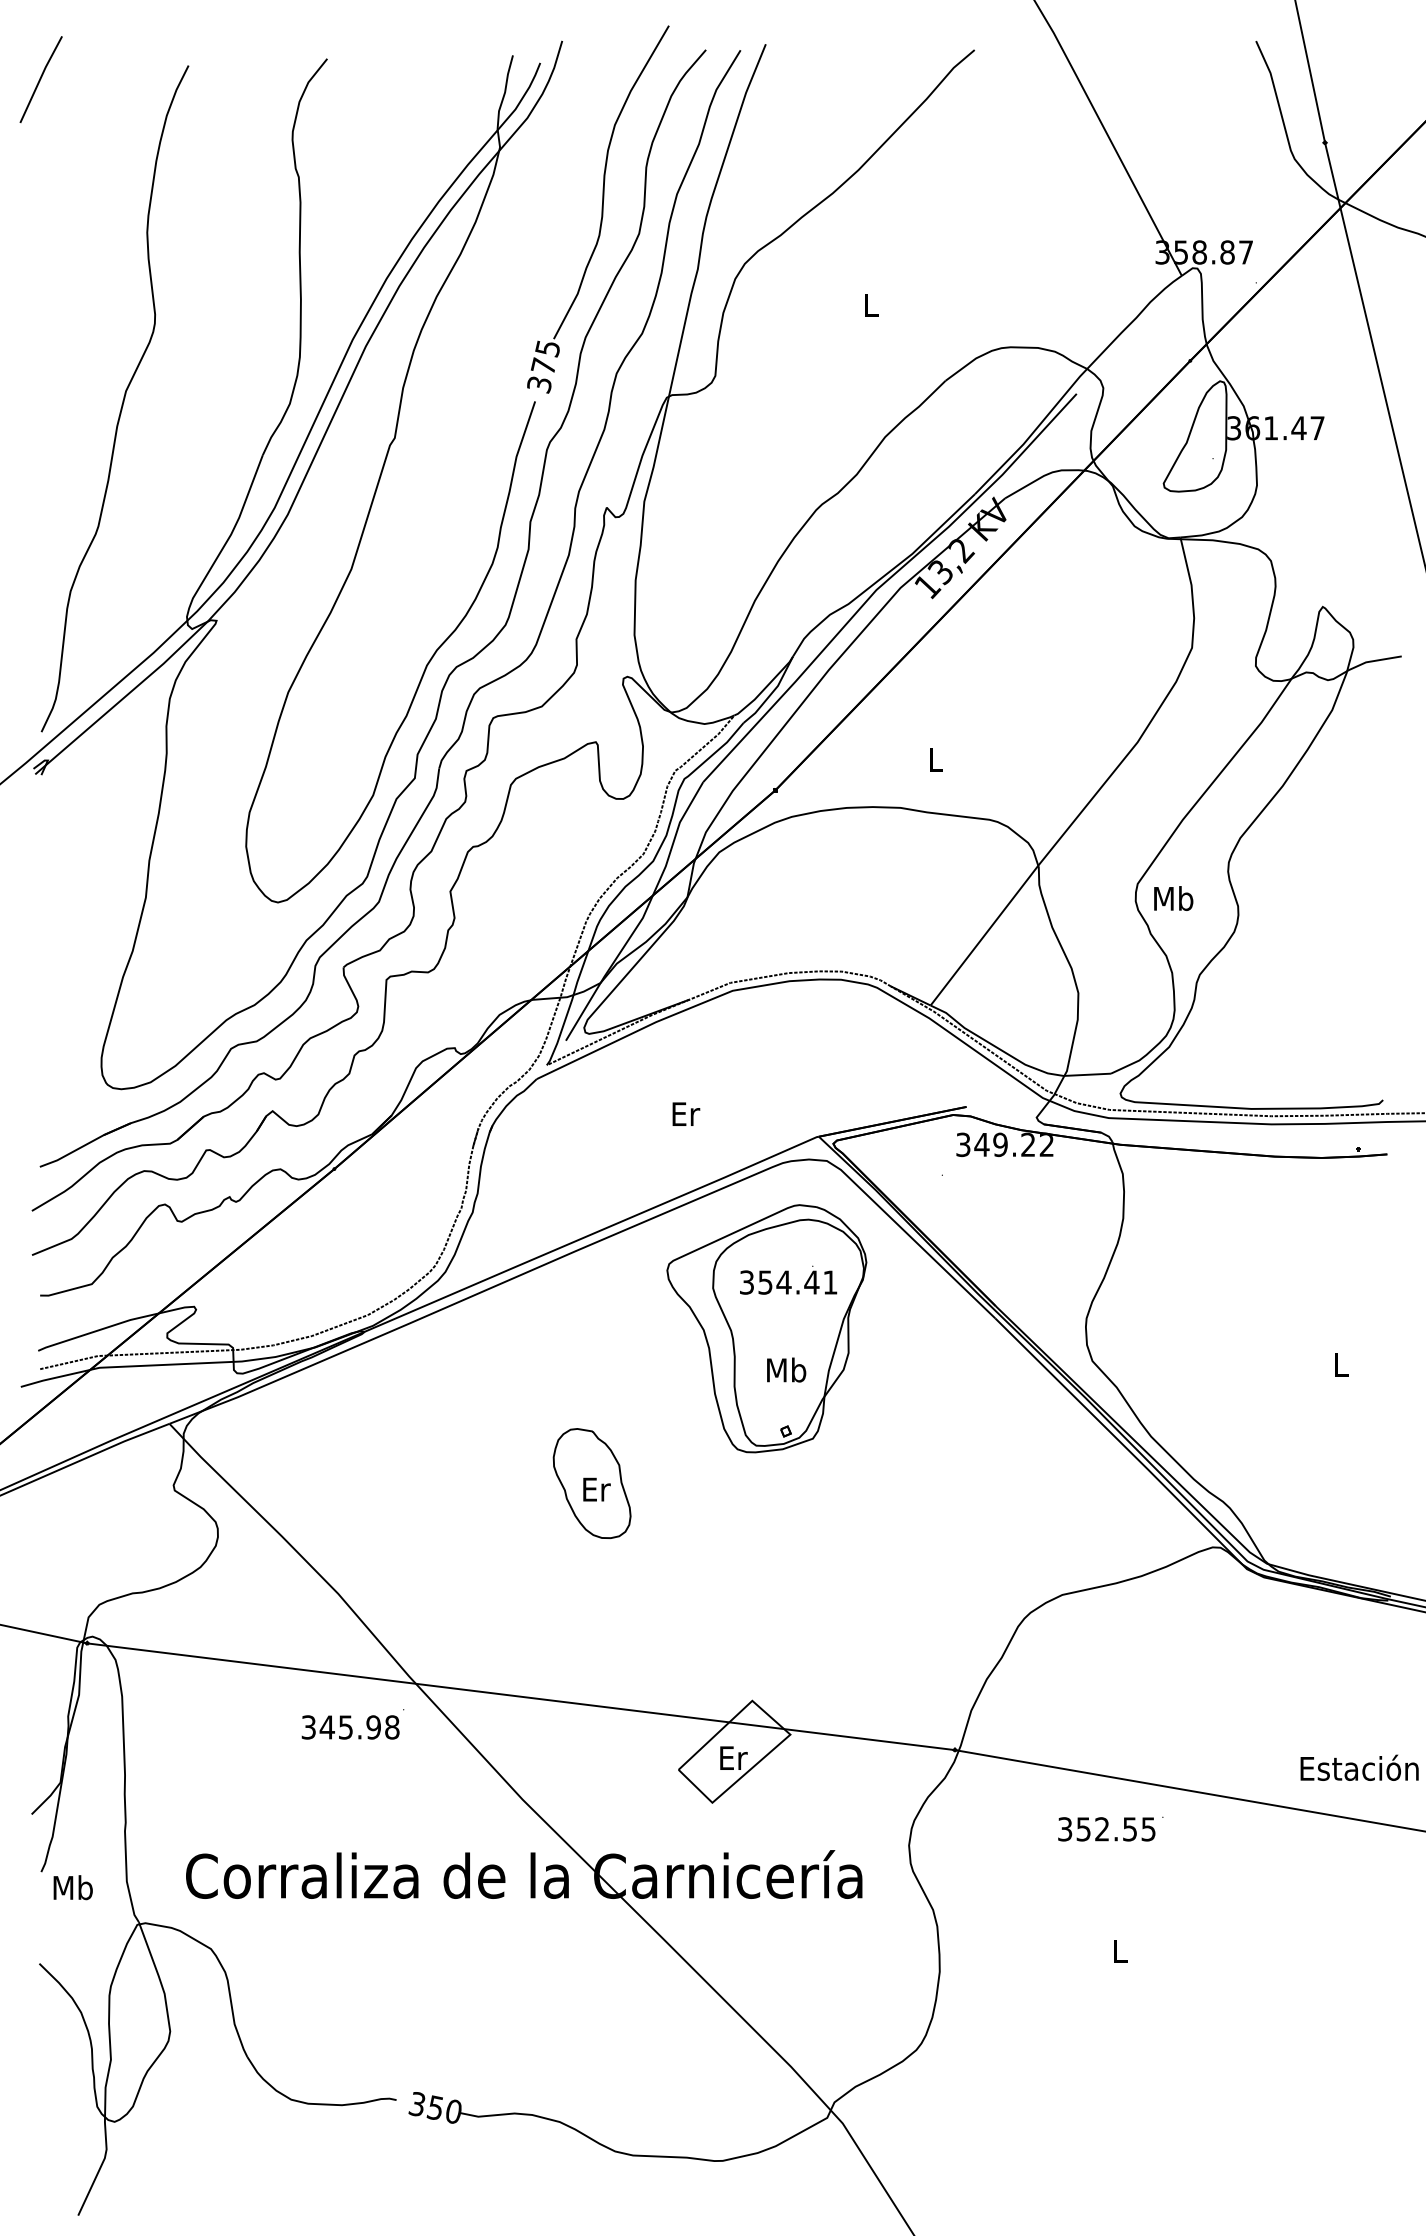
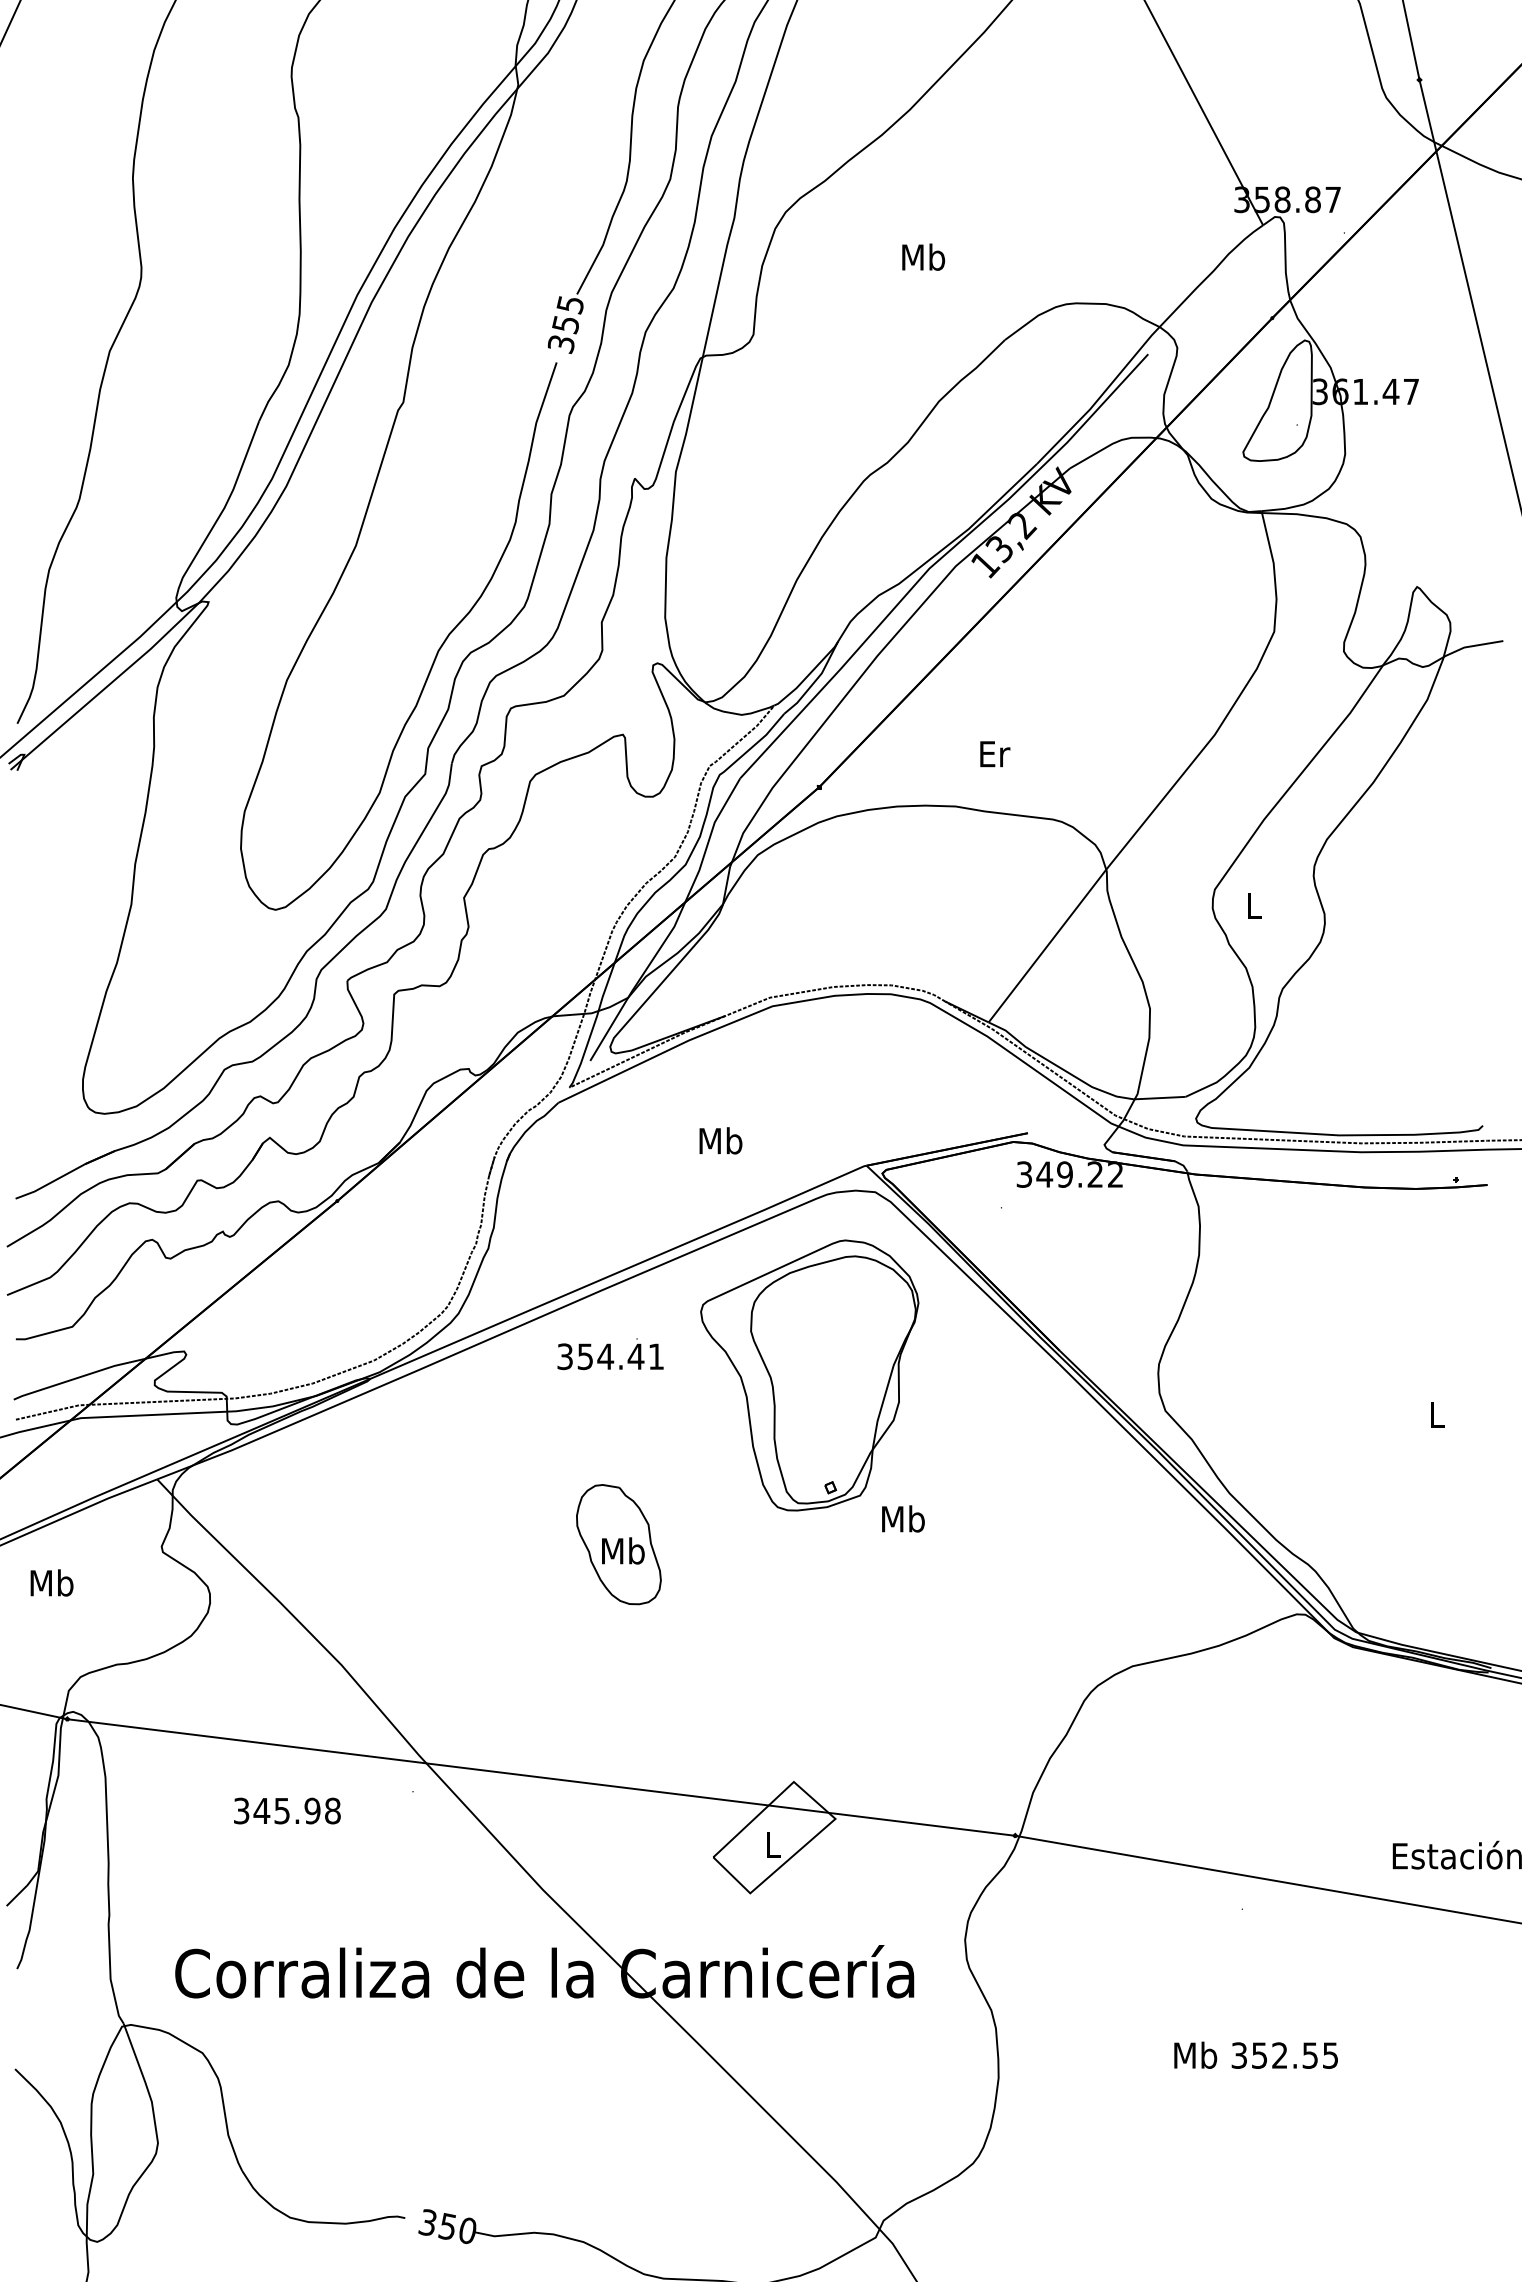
text: (870, 304) -> (922, 256), L -> Mb
text: (542, 366) -> (564, 324), 375 -> 355
text: (936, 759) -> (995, 753), L -> Er
text: (1173, 898) -> (1253, 905), Mb -> L
text: (685, 1113) -> (720, 1140), Er -> Mb
text: (788, 1279) -> (610, 1353), moved
text: (786, 1369) -> (903, 1518), moved
text: (595, 1488) -> (622, 1550), Er -> Mb
text: (350, 1727) -> (287, 1811), moved
text: (733, 1757) -> (773, 1843), Er -> L
text: (1106, 1829) -> (1284, 2055), moved
text: (72, 1887) -> (51, 1582), moved
text: (1119, 1950) -> (1194, 2054), L -> Mb

